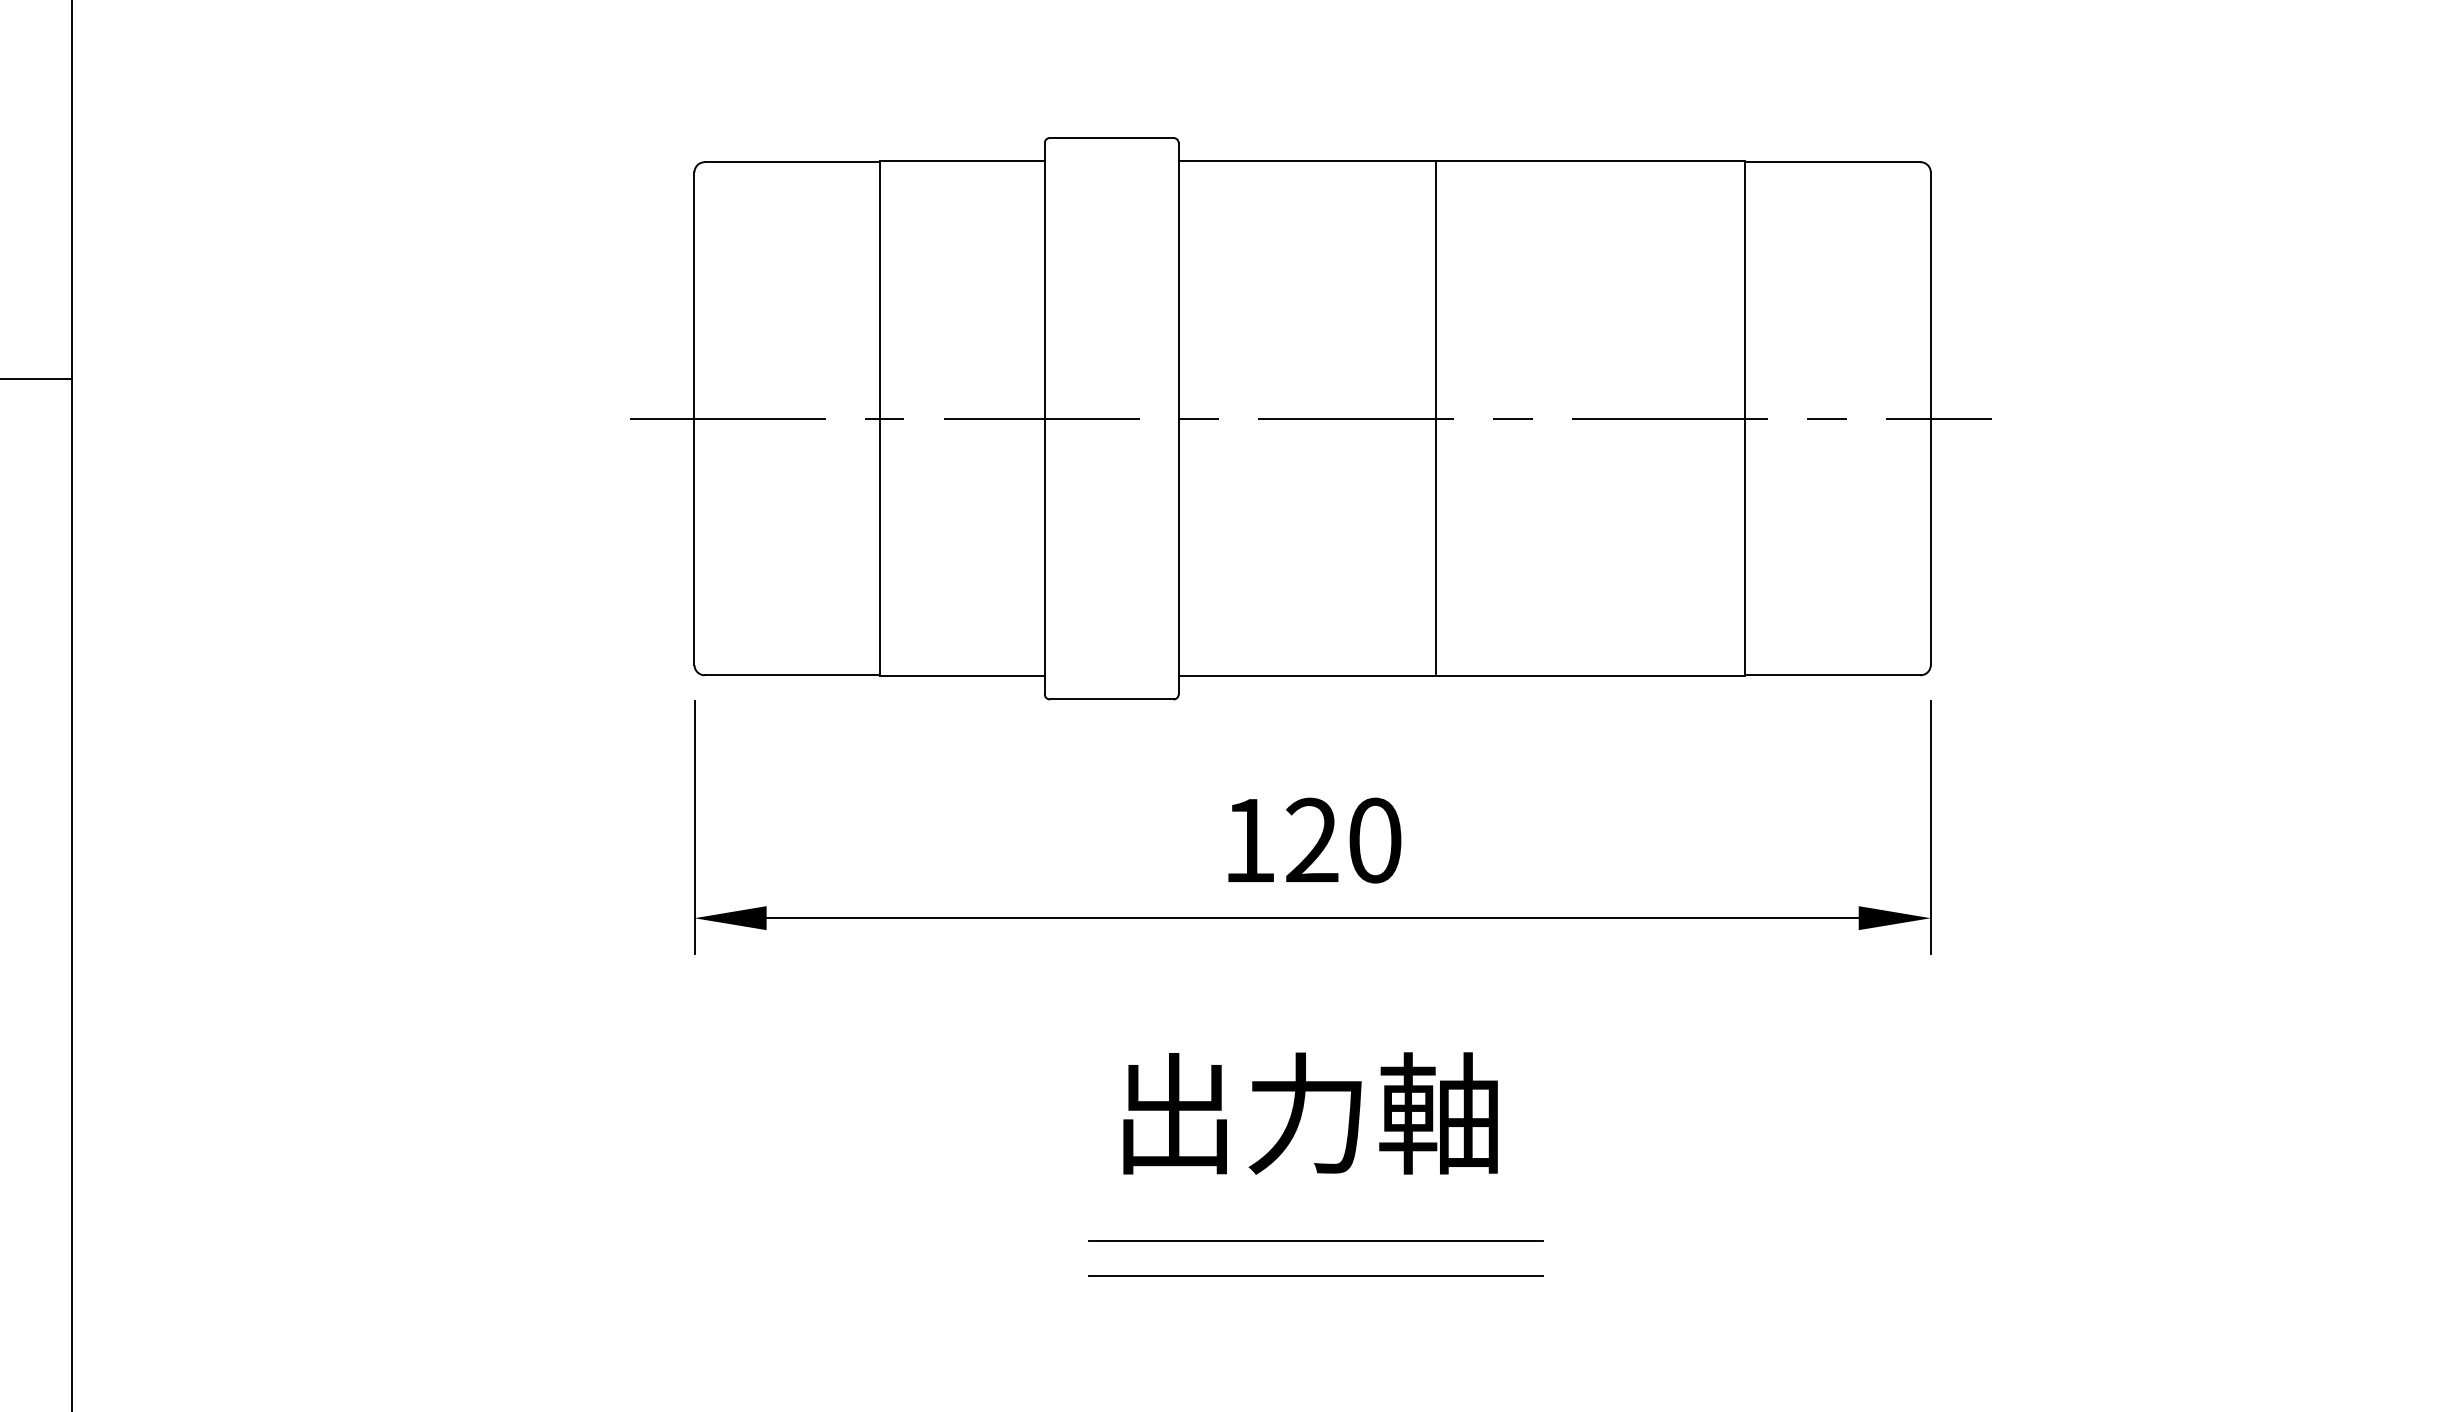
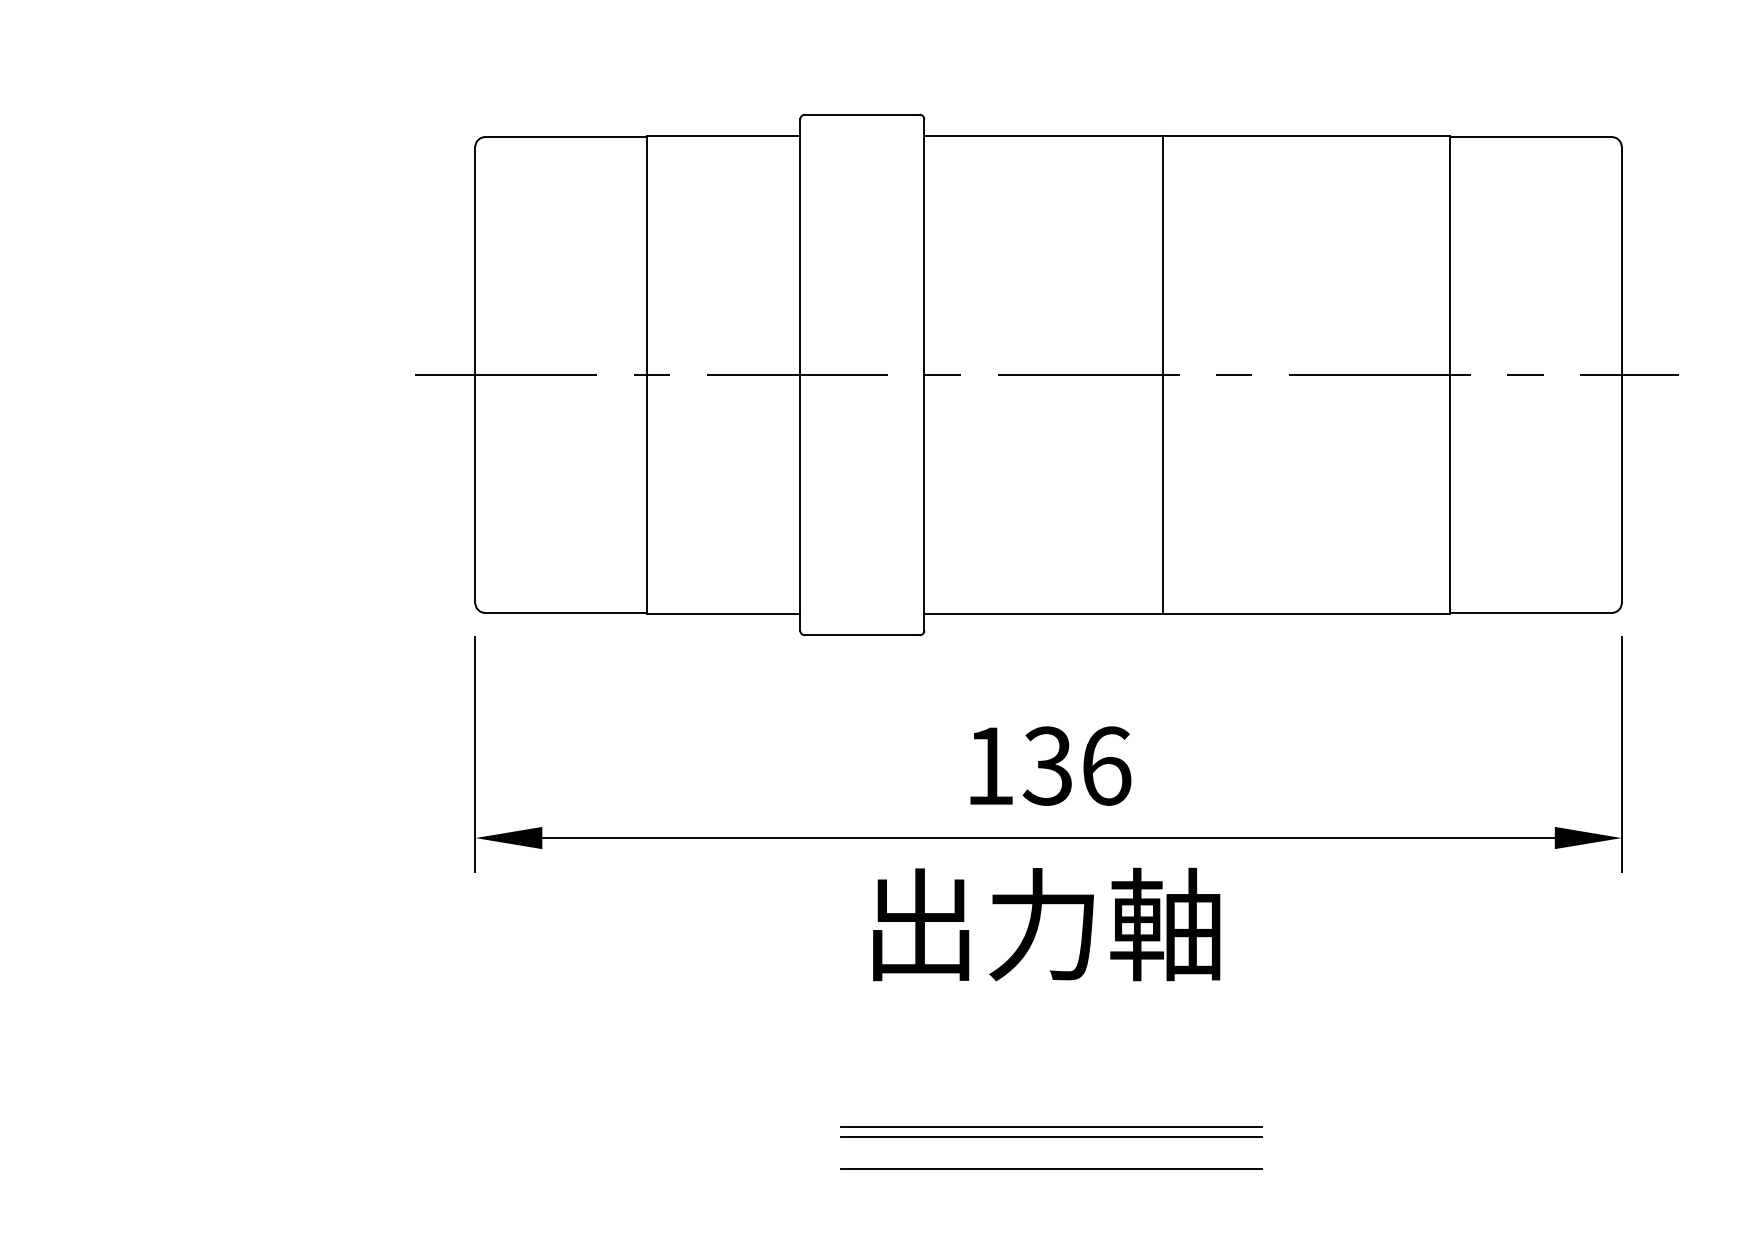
text: (1342, 840) -> (1076, 766), 120 -> 136
text: (1310, 1113) -> (1046, 924), moved
line: (1315, 1229) -> (1051, 1126), added

